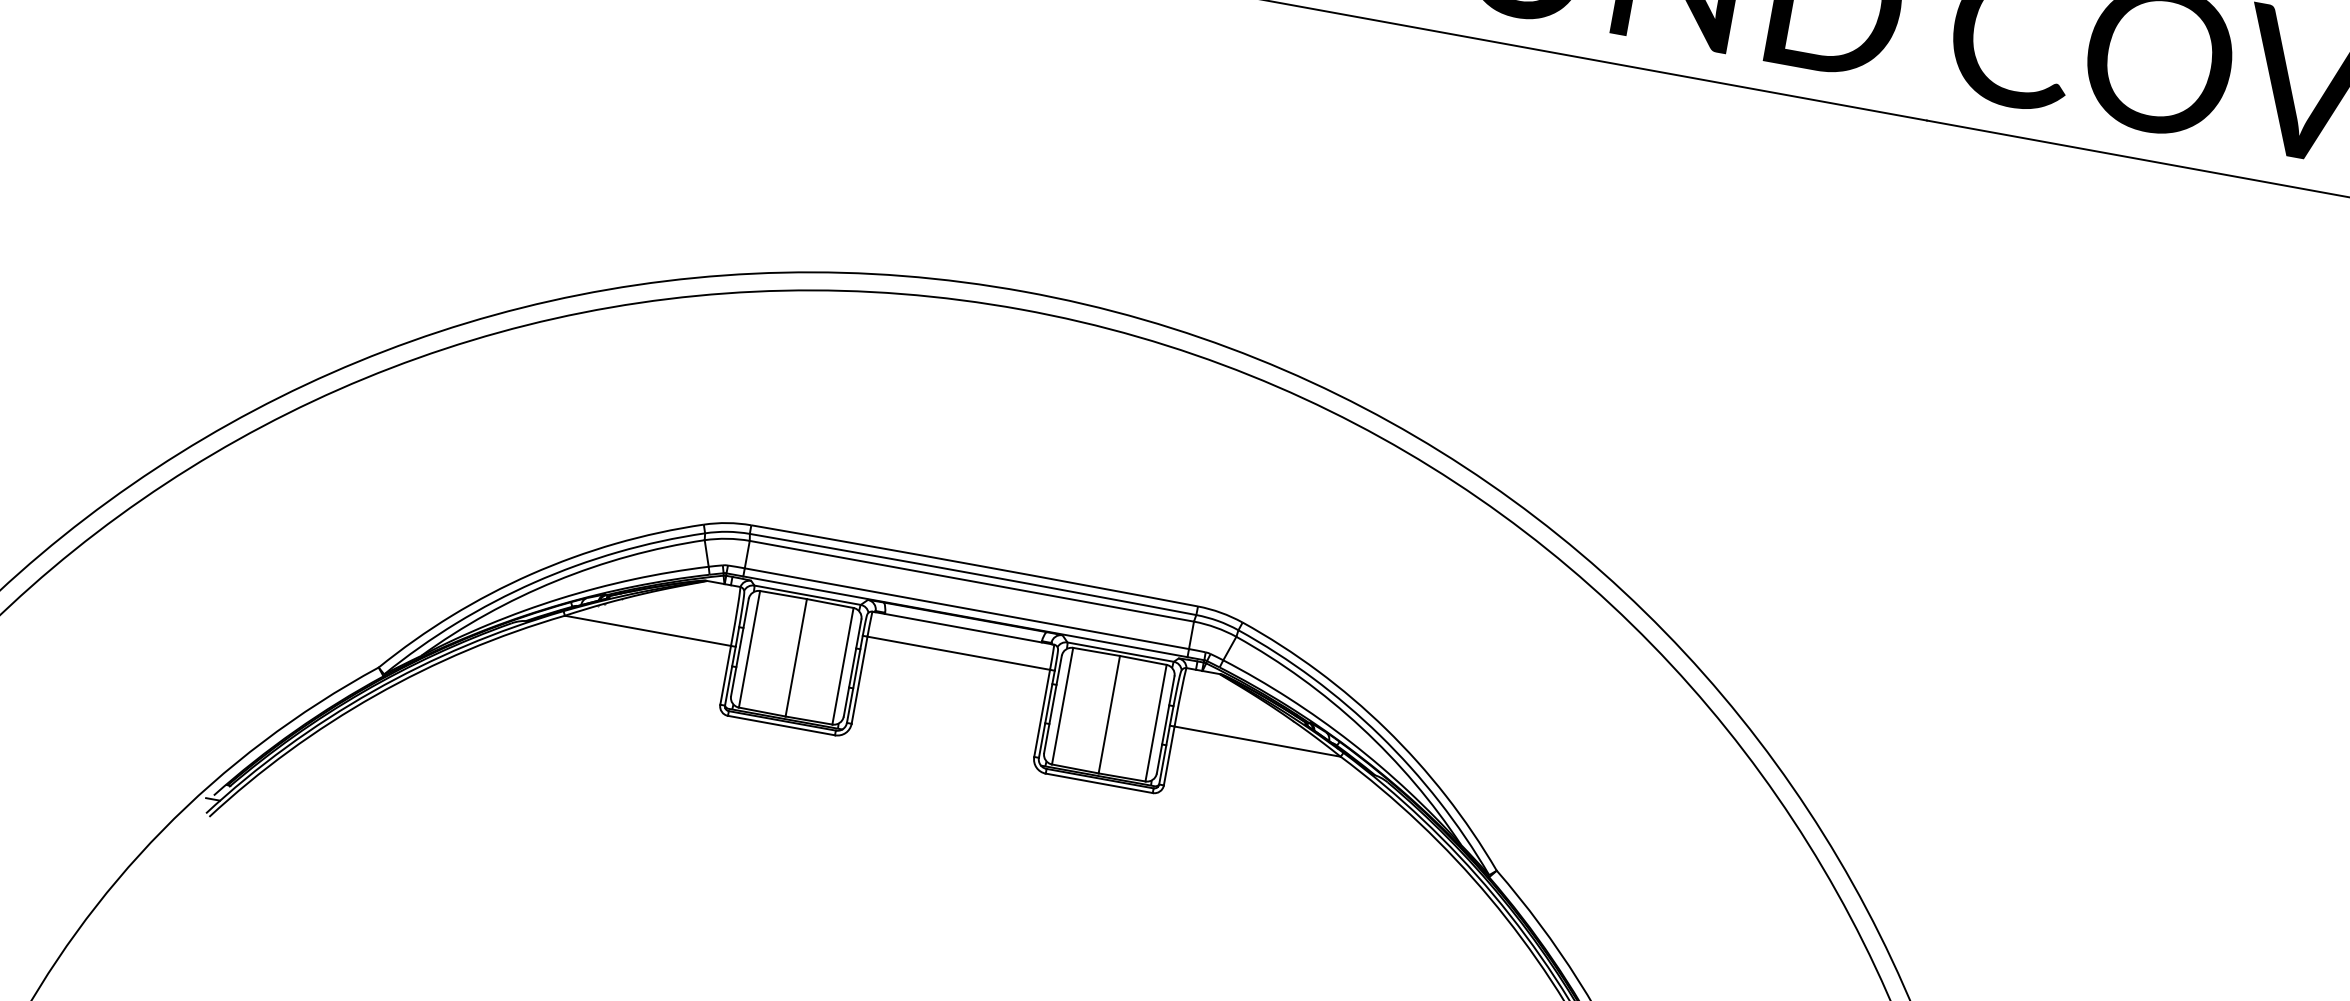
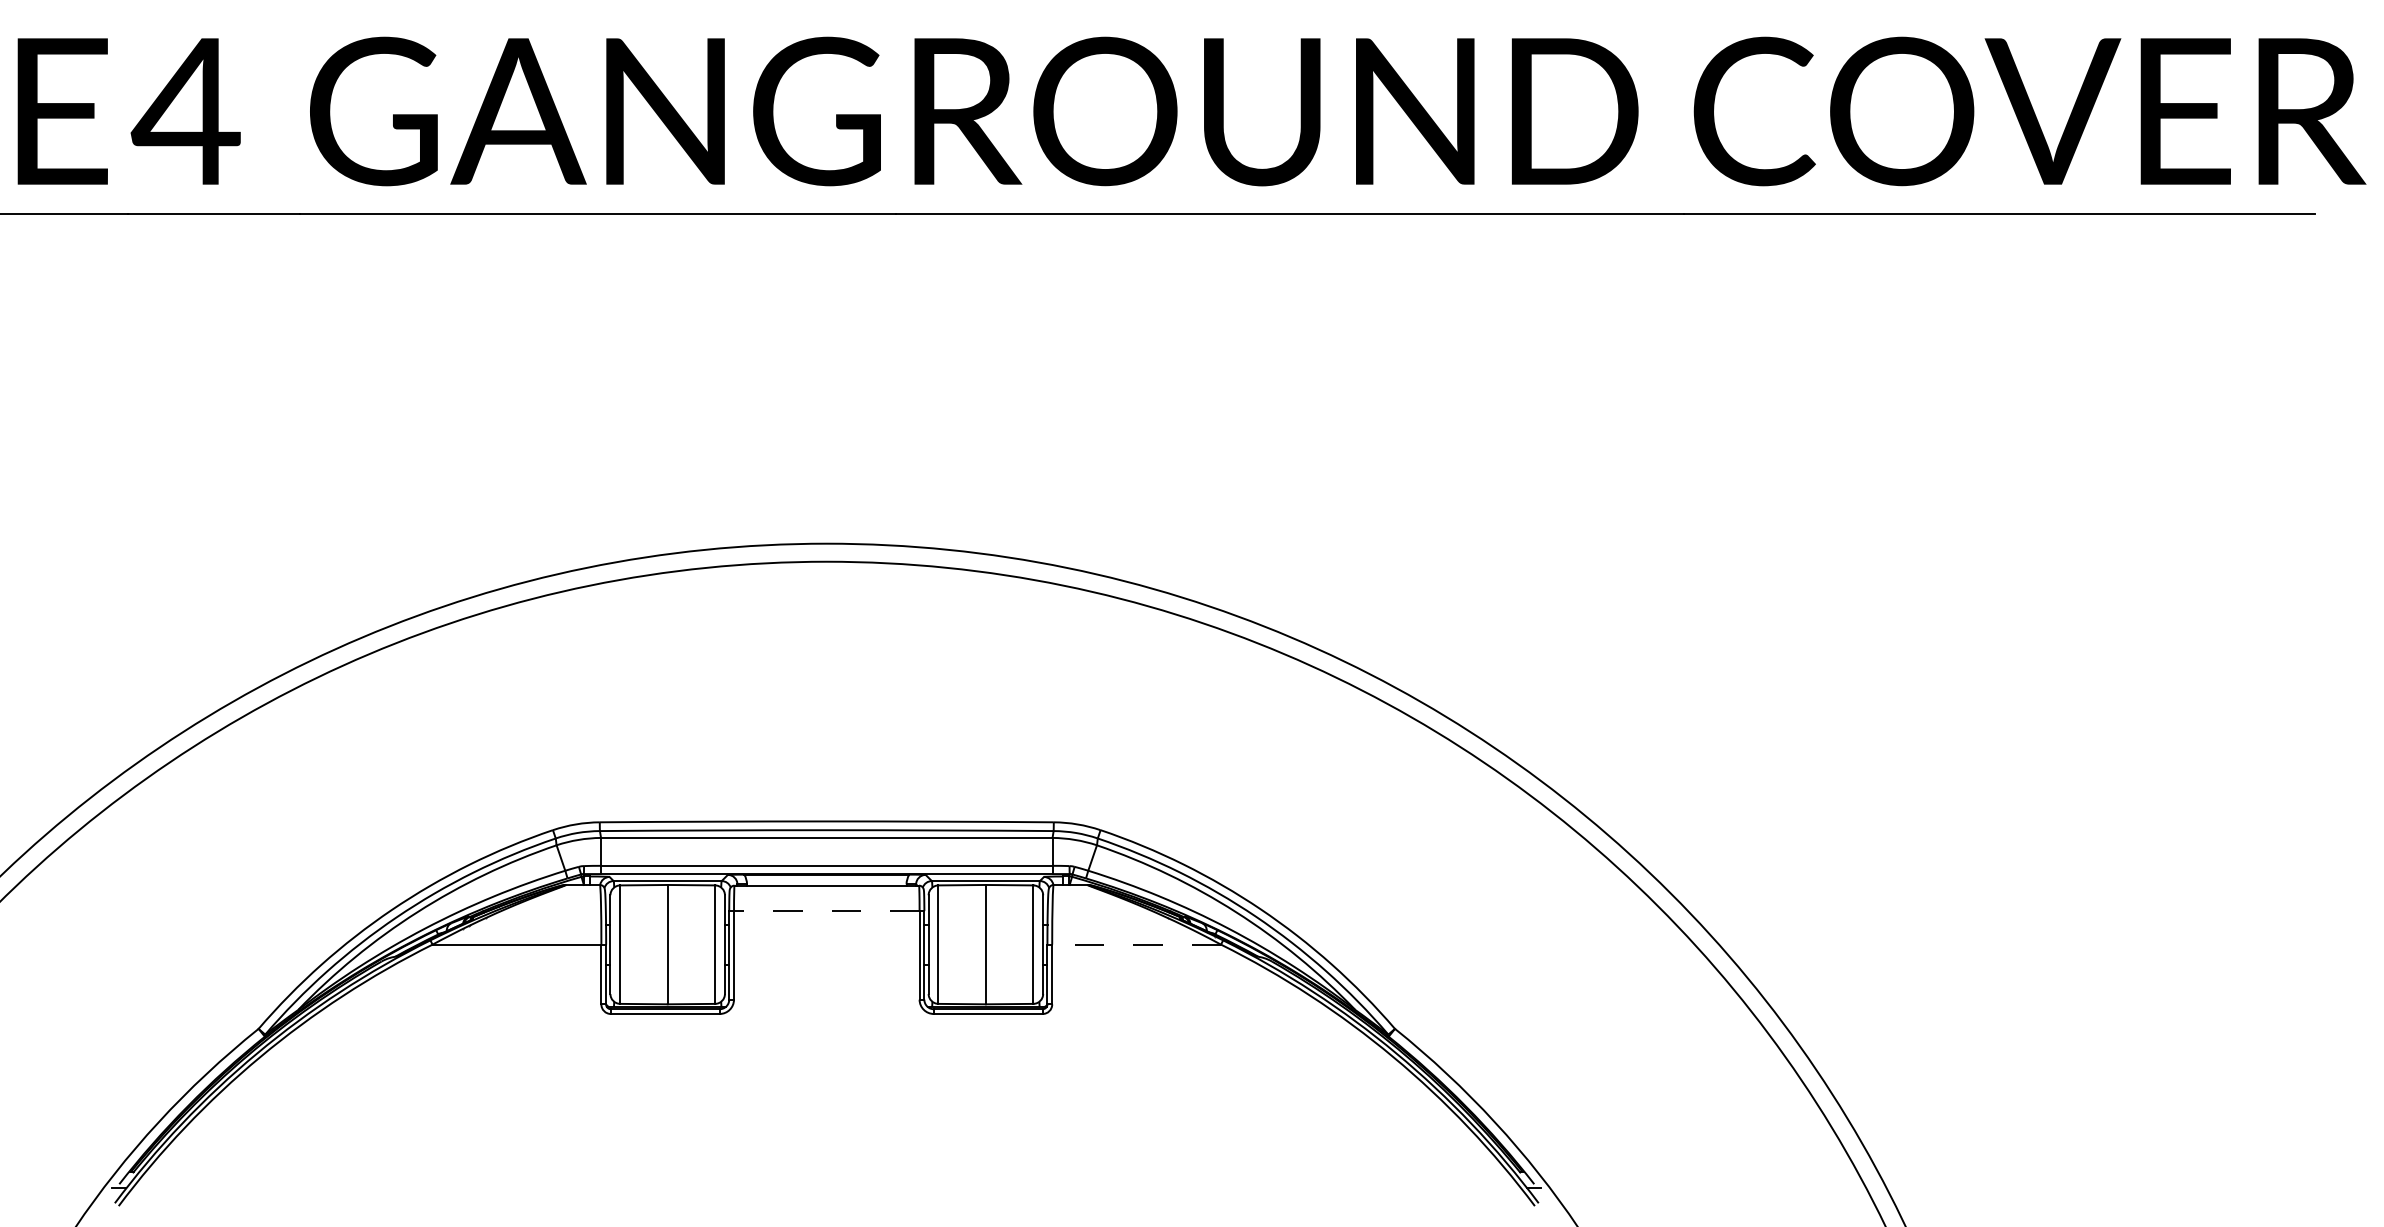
line: (958, 653) -> (826, 911), solid -> dashed
line: (1257, 741) -> (1136, 944), solid -> dashed

